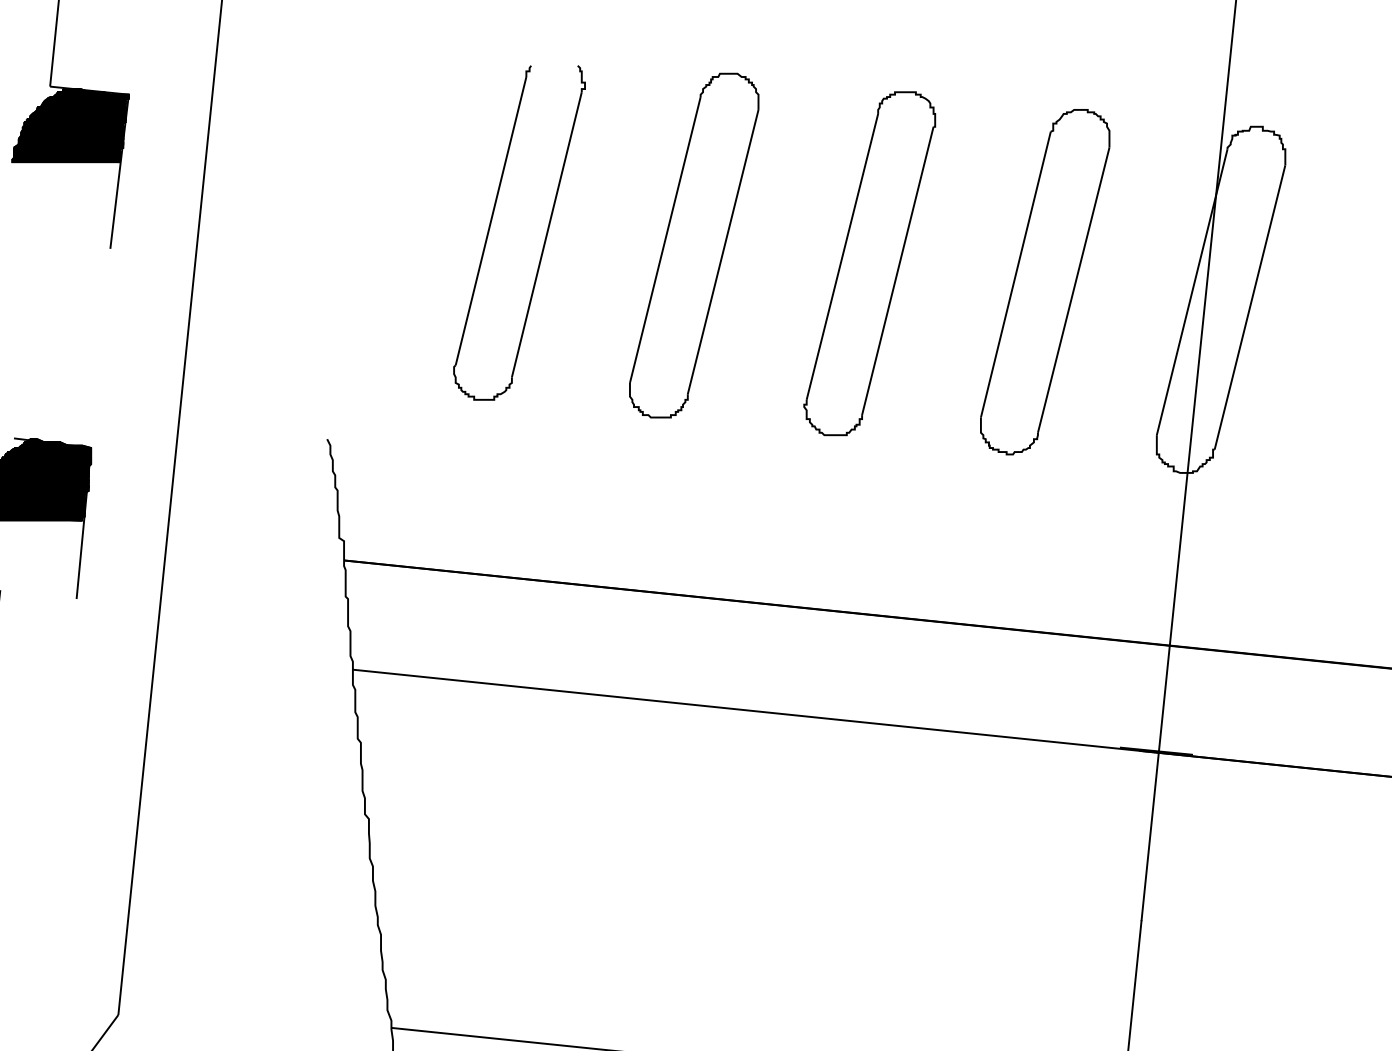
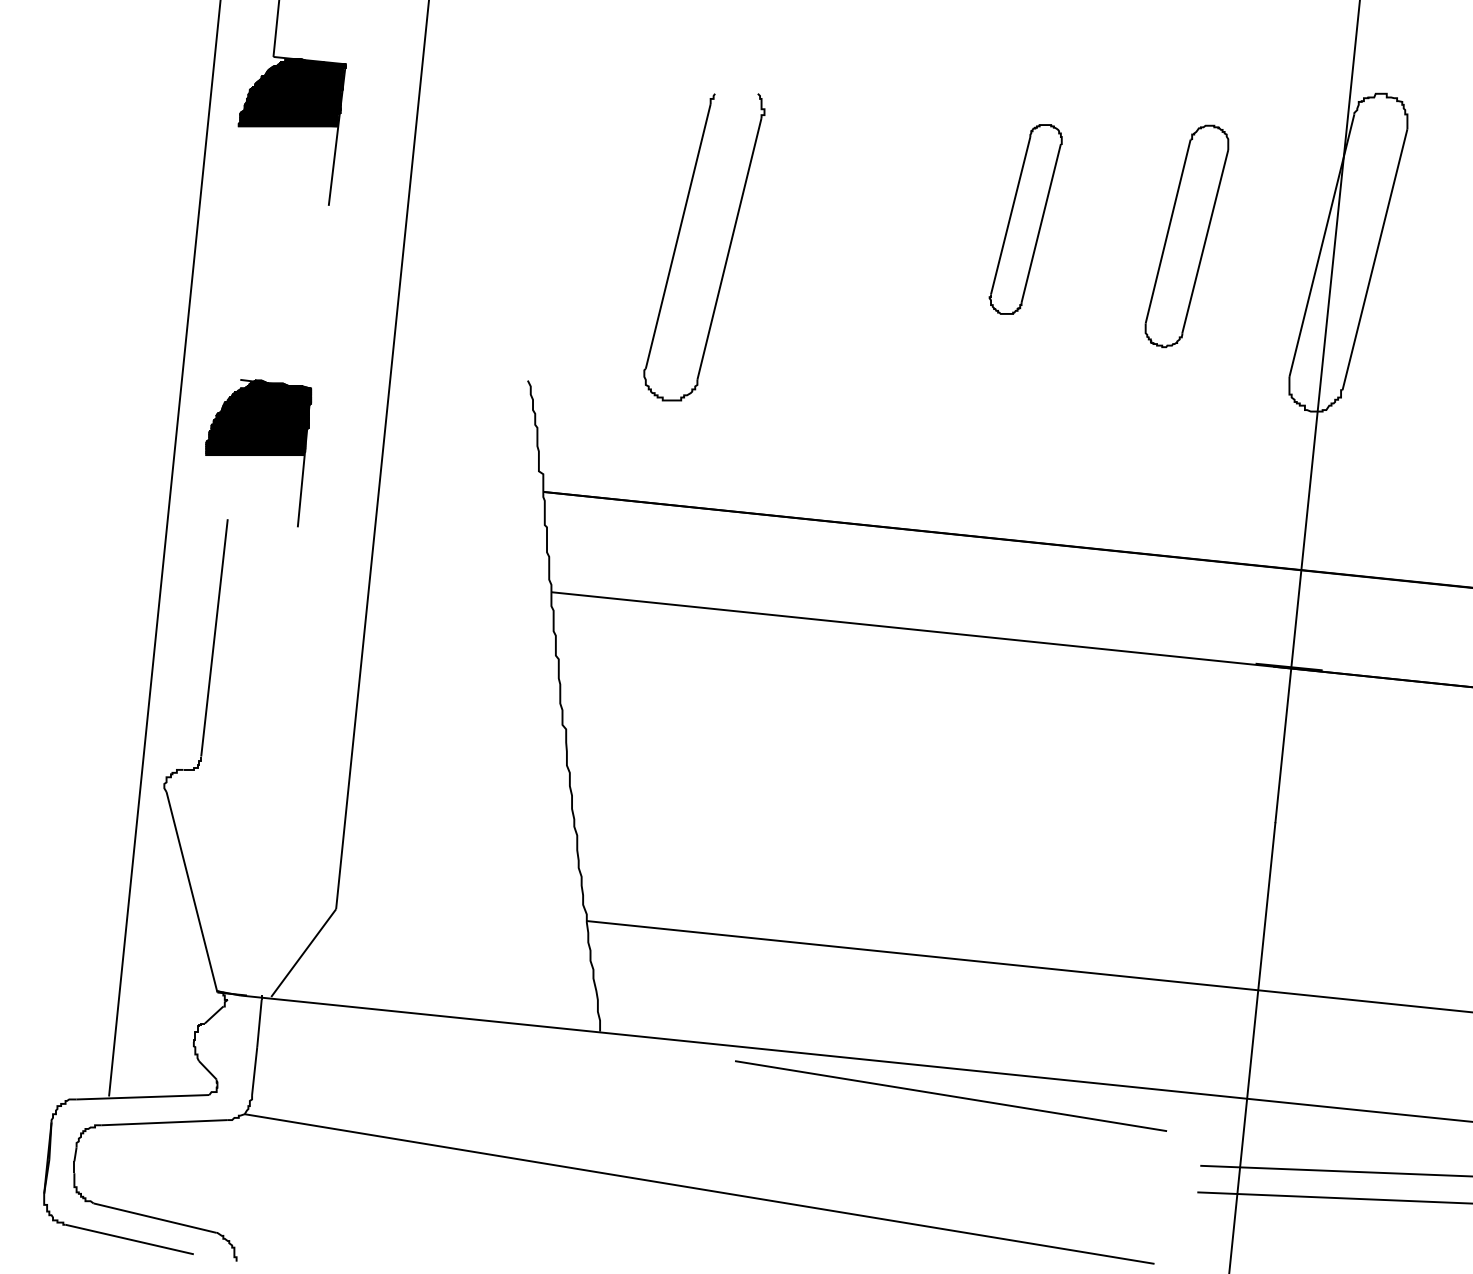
part: (544, 237) -> (727, 251), moved
part: (693, 245) -> (864, 202), removed
part: (869, 263) -> (1025, 219), size x0.6
part: (1044, 282) -> (1186, 236), size x0.7

